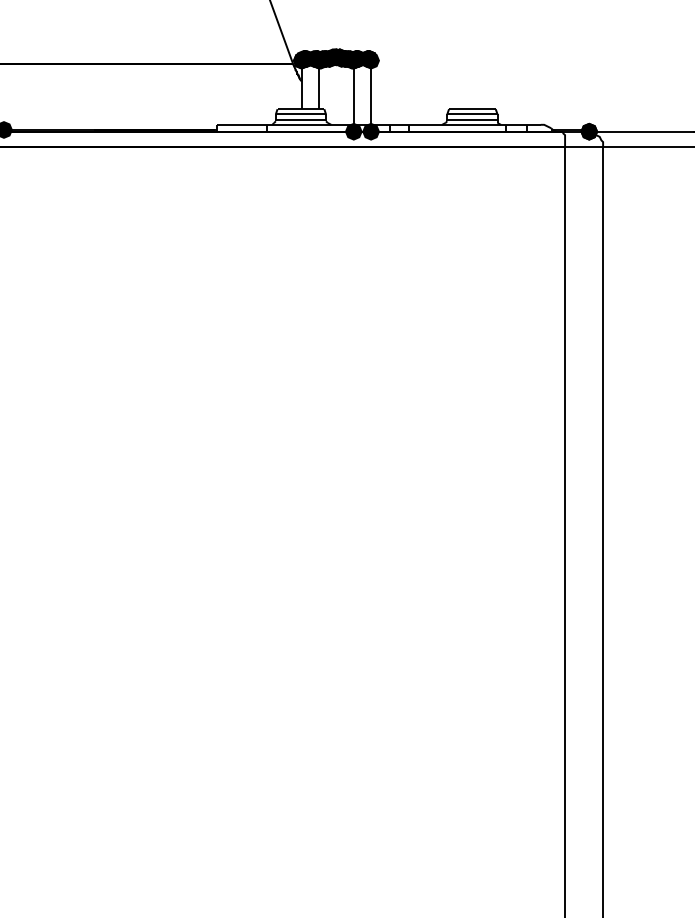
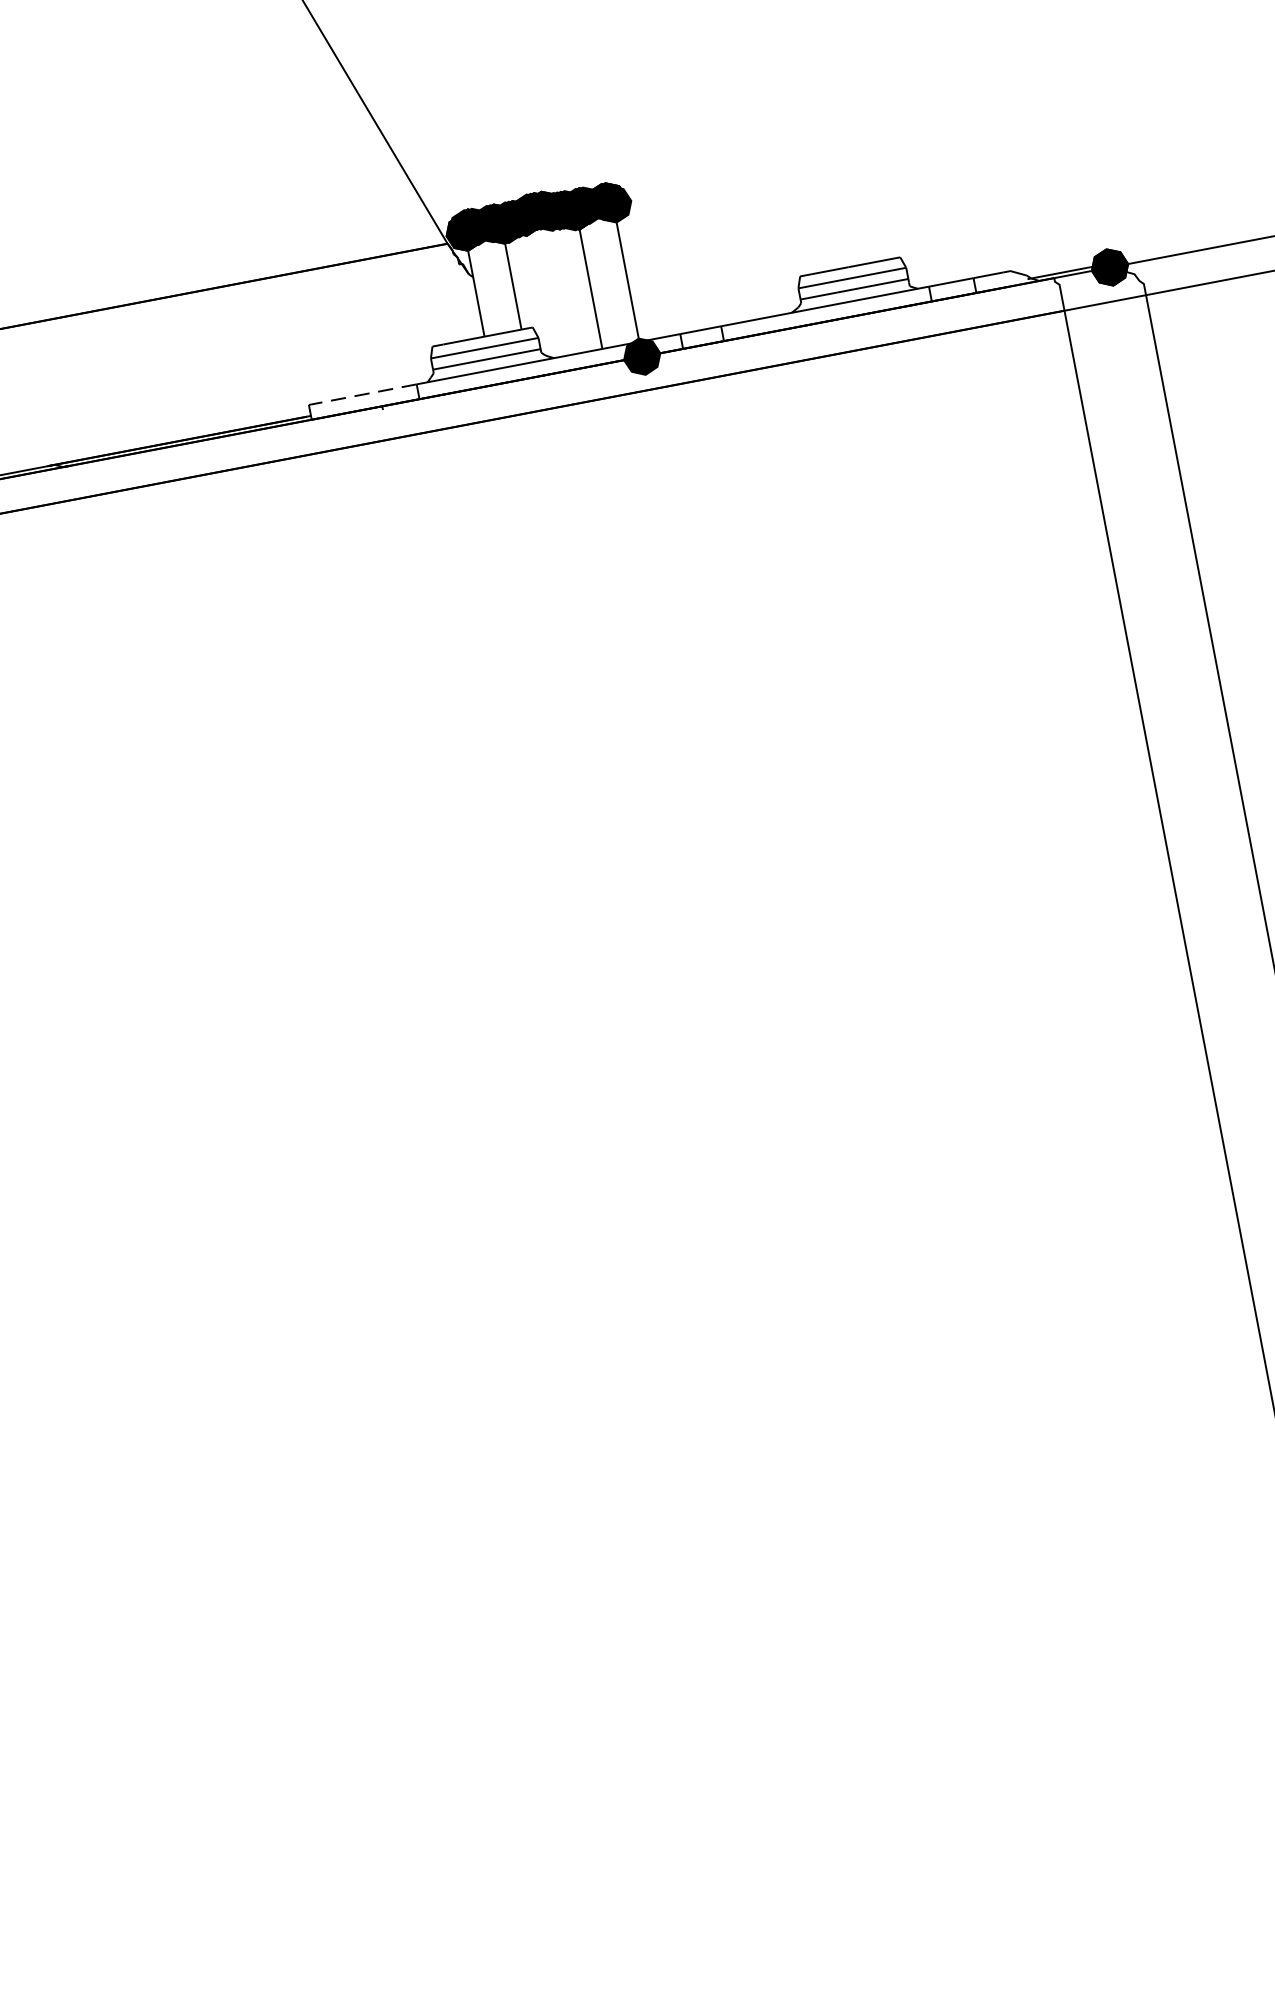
line: (241, 124) -> (361, 394), solid -> dashed
fill: (353, 131) -> (604, 363), removed

